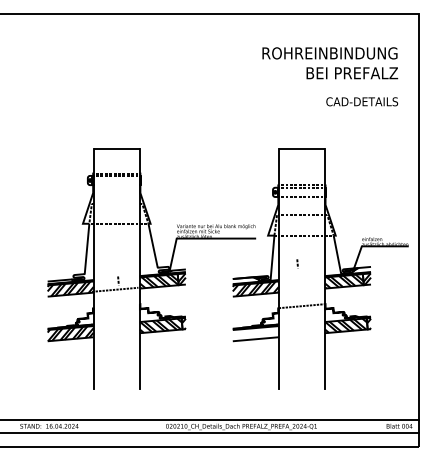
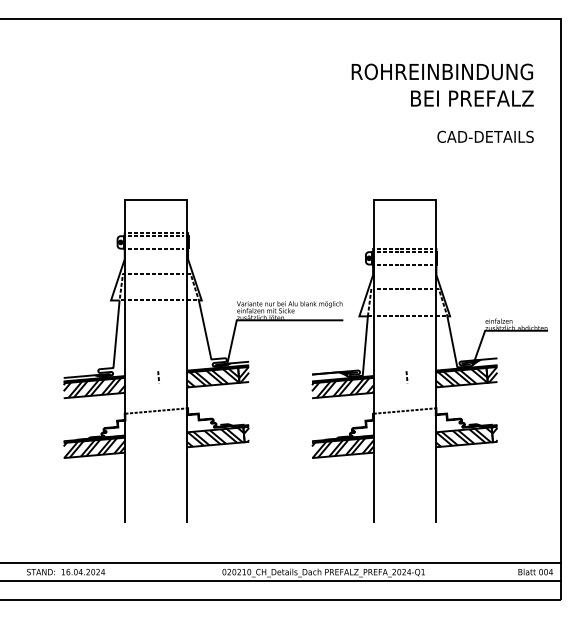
line: (116, 185) -> (156, 248), added
line: (116, 203) -> (156, 273), added
line: (297, 264) -> (406, 377), moved
line: (115, 289) -> (156, 410), moved
hatch: (255, 334) -> (342, 448), added

